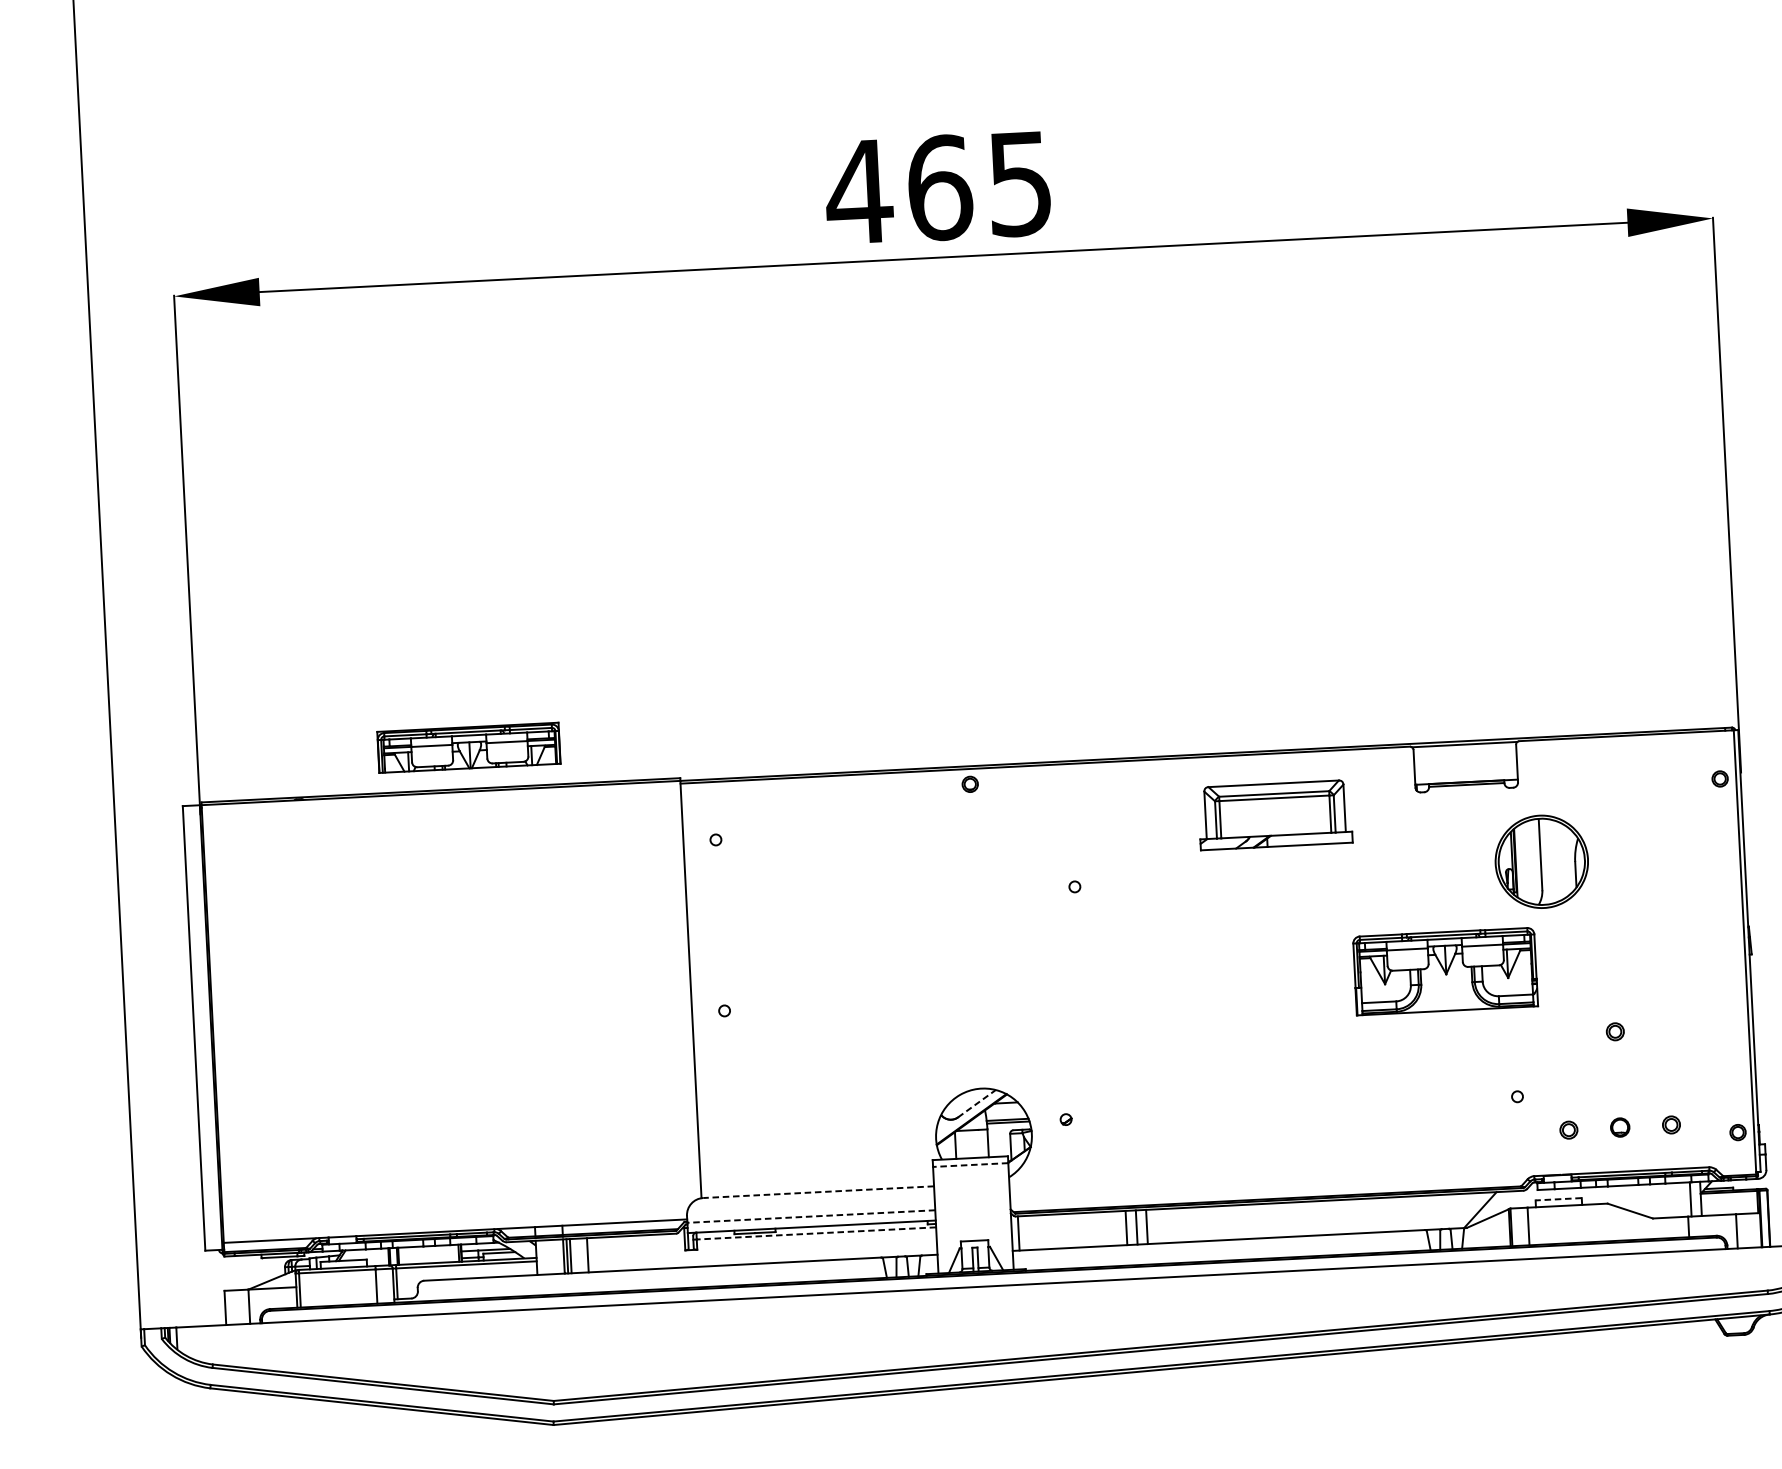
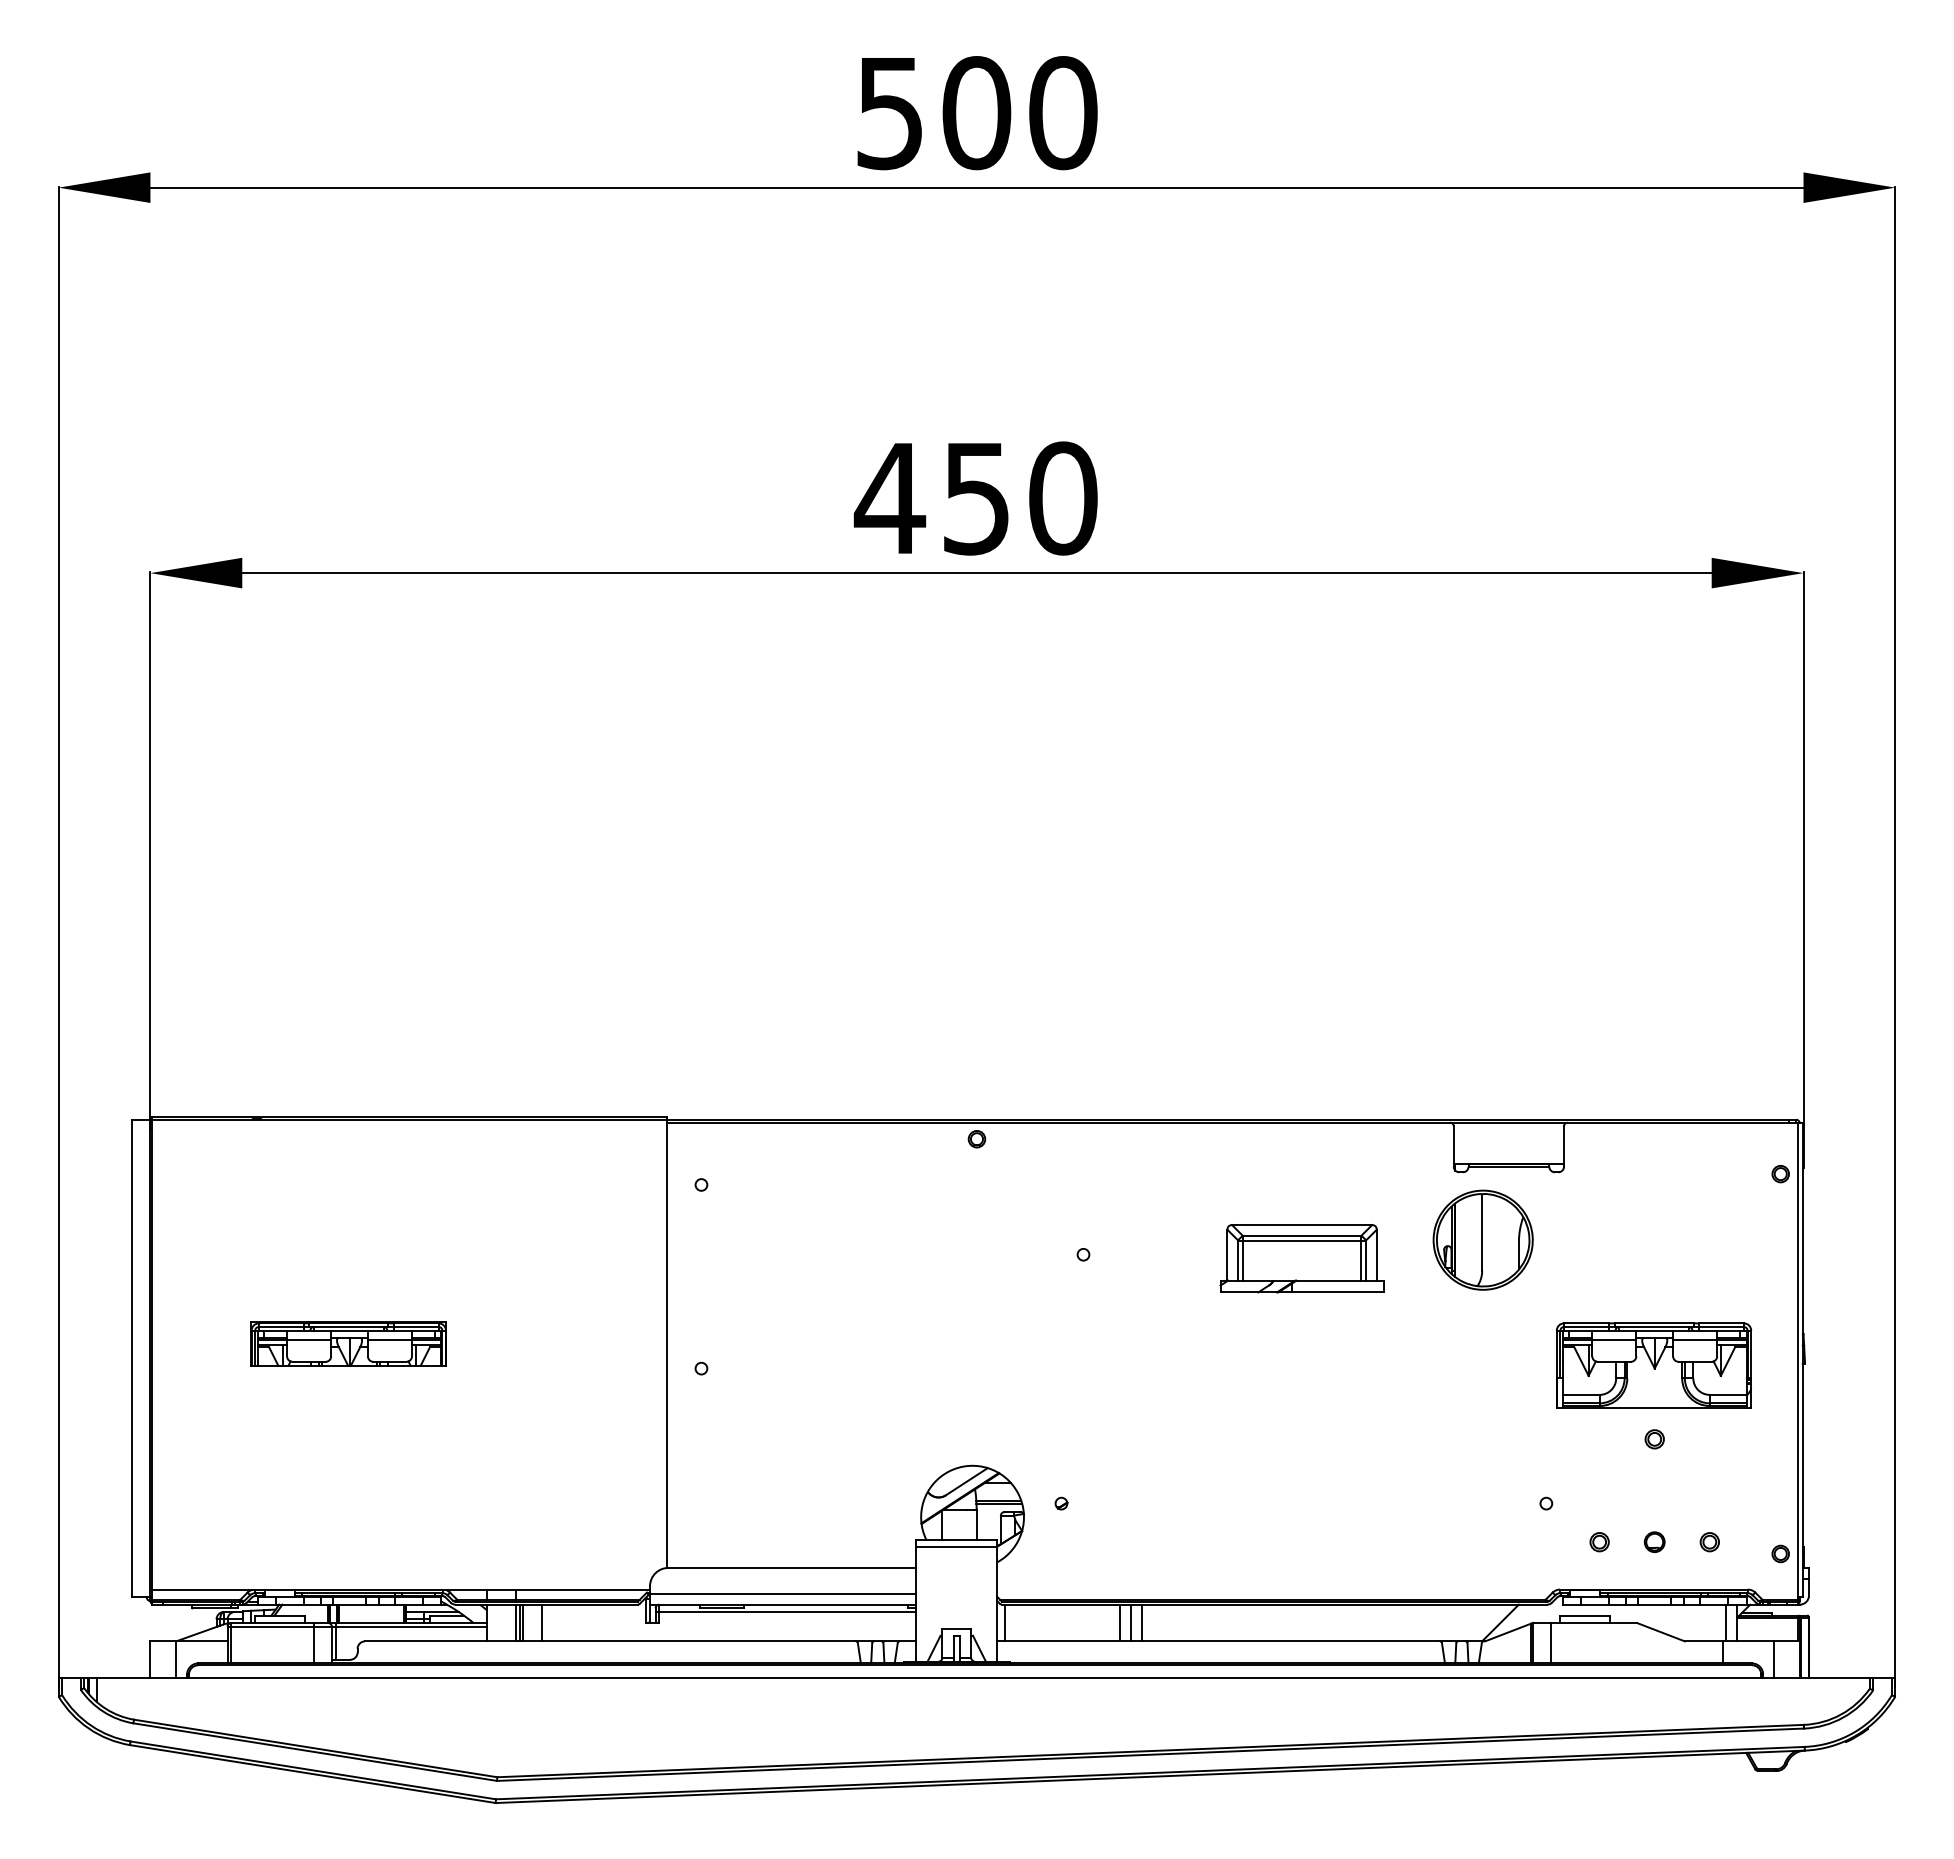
text: (980, 185) -> (1020, 498), 465 -> 450
part: (468, 747) -> (348, 1343), moved
part: (1274, 814) -> (1301, 1258), moved
part: (1541, 861) -> (1482, 1239), moved
part: (1445, 971) -> (1653, 1365), moved
line: (977, 1103) -> (967, 1481), dashed -> solid
line: (970, 1165) -> (956, 1547), dashed -> solid
line: (818, 1191) -> (792, 1567), dashed -> solid
line: (1558, 1199) -> (1584, 1615), dashed -> solid
line: (810, 1216) -> (782, 1593), dashed -> solid
line: (816, 1233) -> (787, 1612), dashed -> solid

